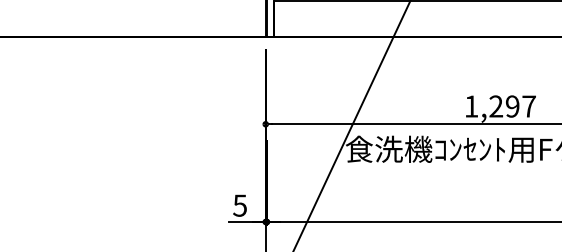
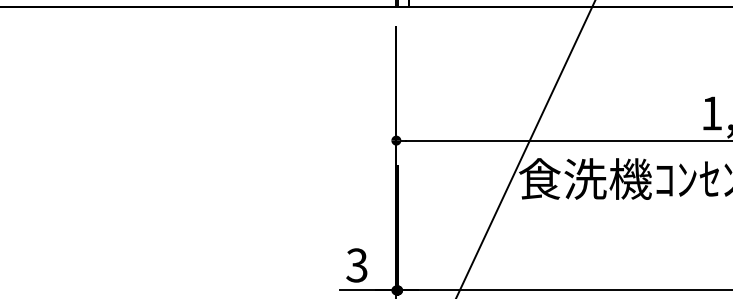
text: (239, 205) -> (356, 265), 5 -> 3

